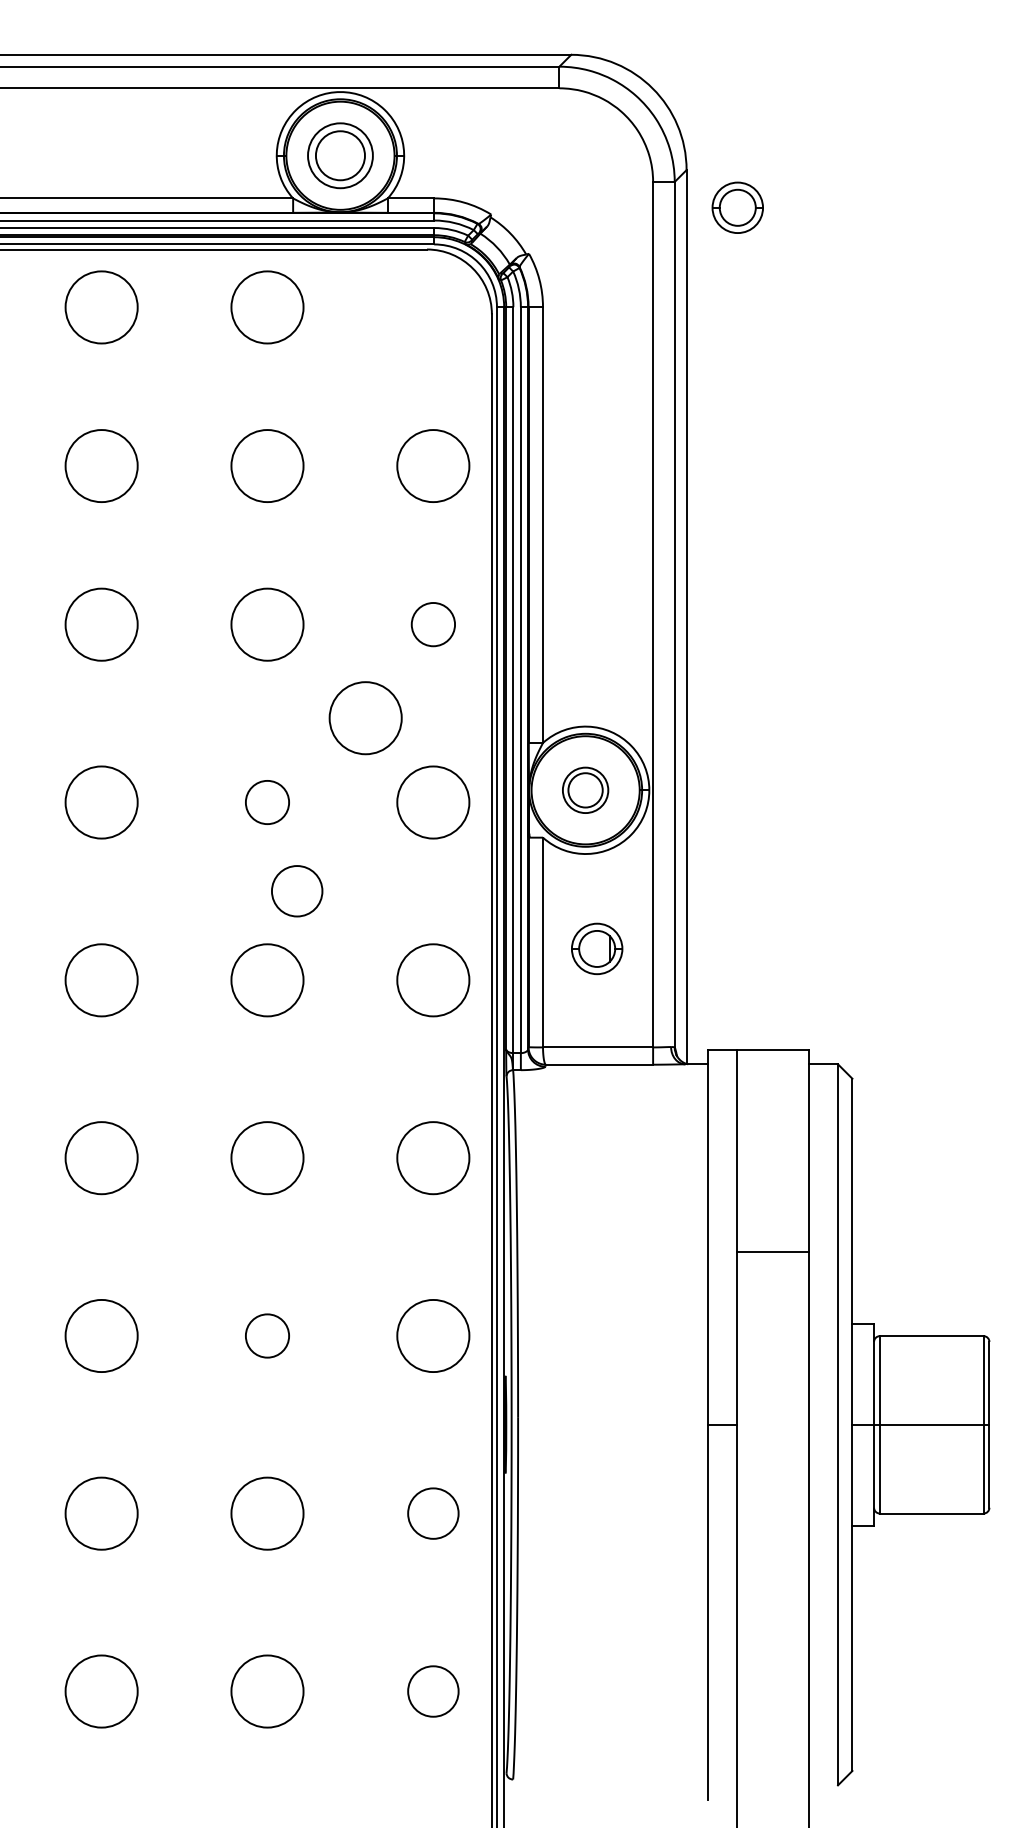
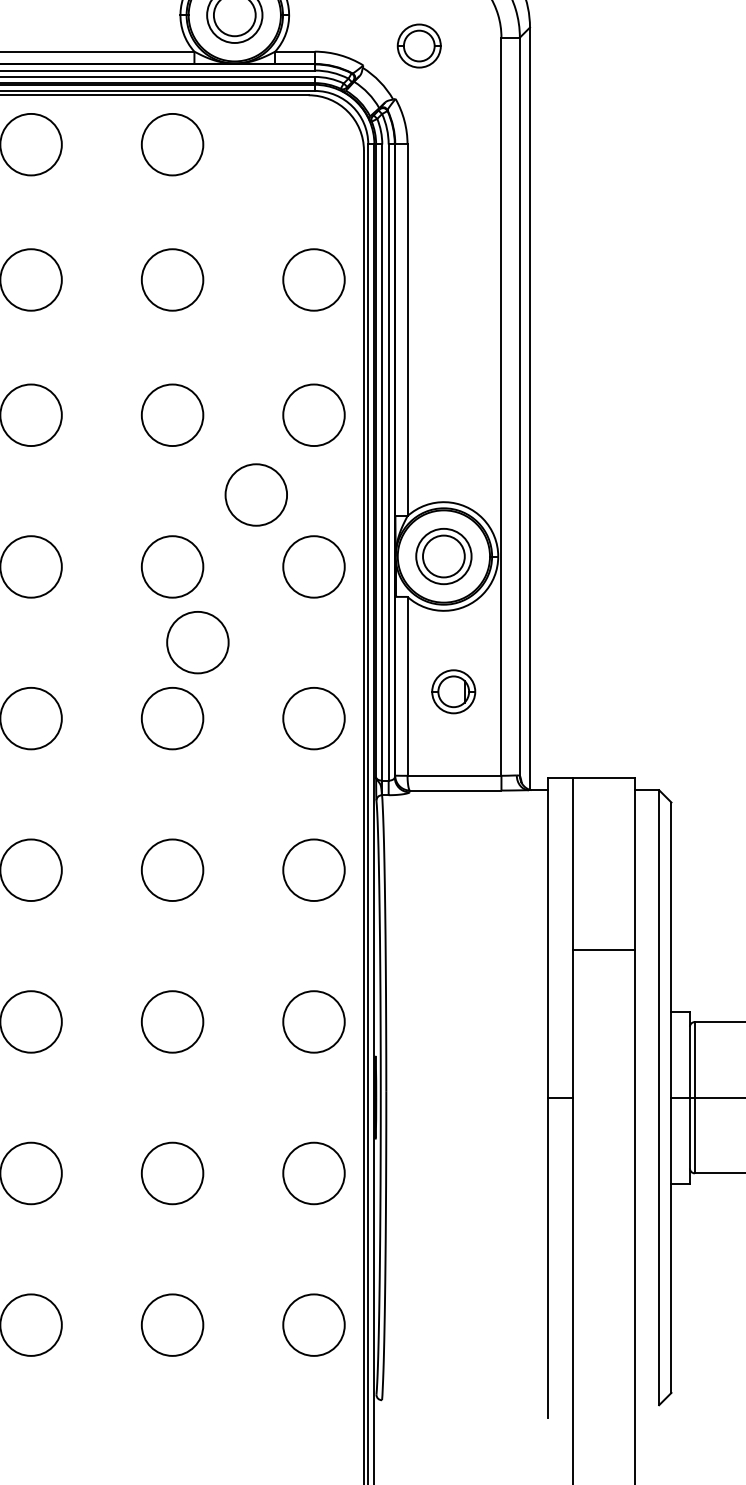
part: (737, 207) -> (419, 45), moved
circle: (433, 624) -> (314, 415), size x1.67
part: (585, 790) -> (443, 556), size x1.43
circle: (267, 802) -> (172, 566), size x1.67
circle: (297, 891) -> (198, 642), size x1.43
circle: (267, 1335) -> (172, 1021), size x1.67
circle: (433, 1513) -> (314, 1173), size x1.43
circle: (433, 1691) -> (314, 1325), size x1.43

